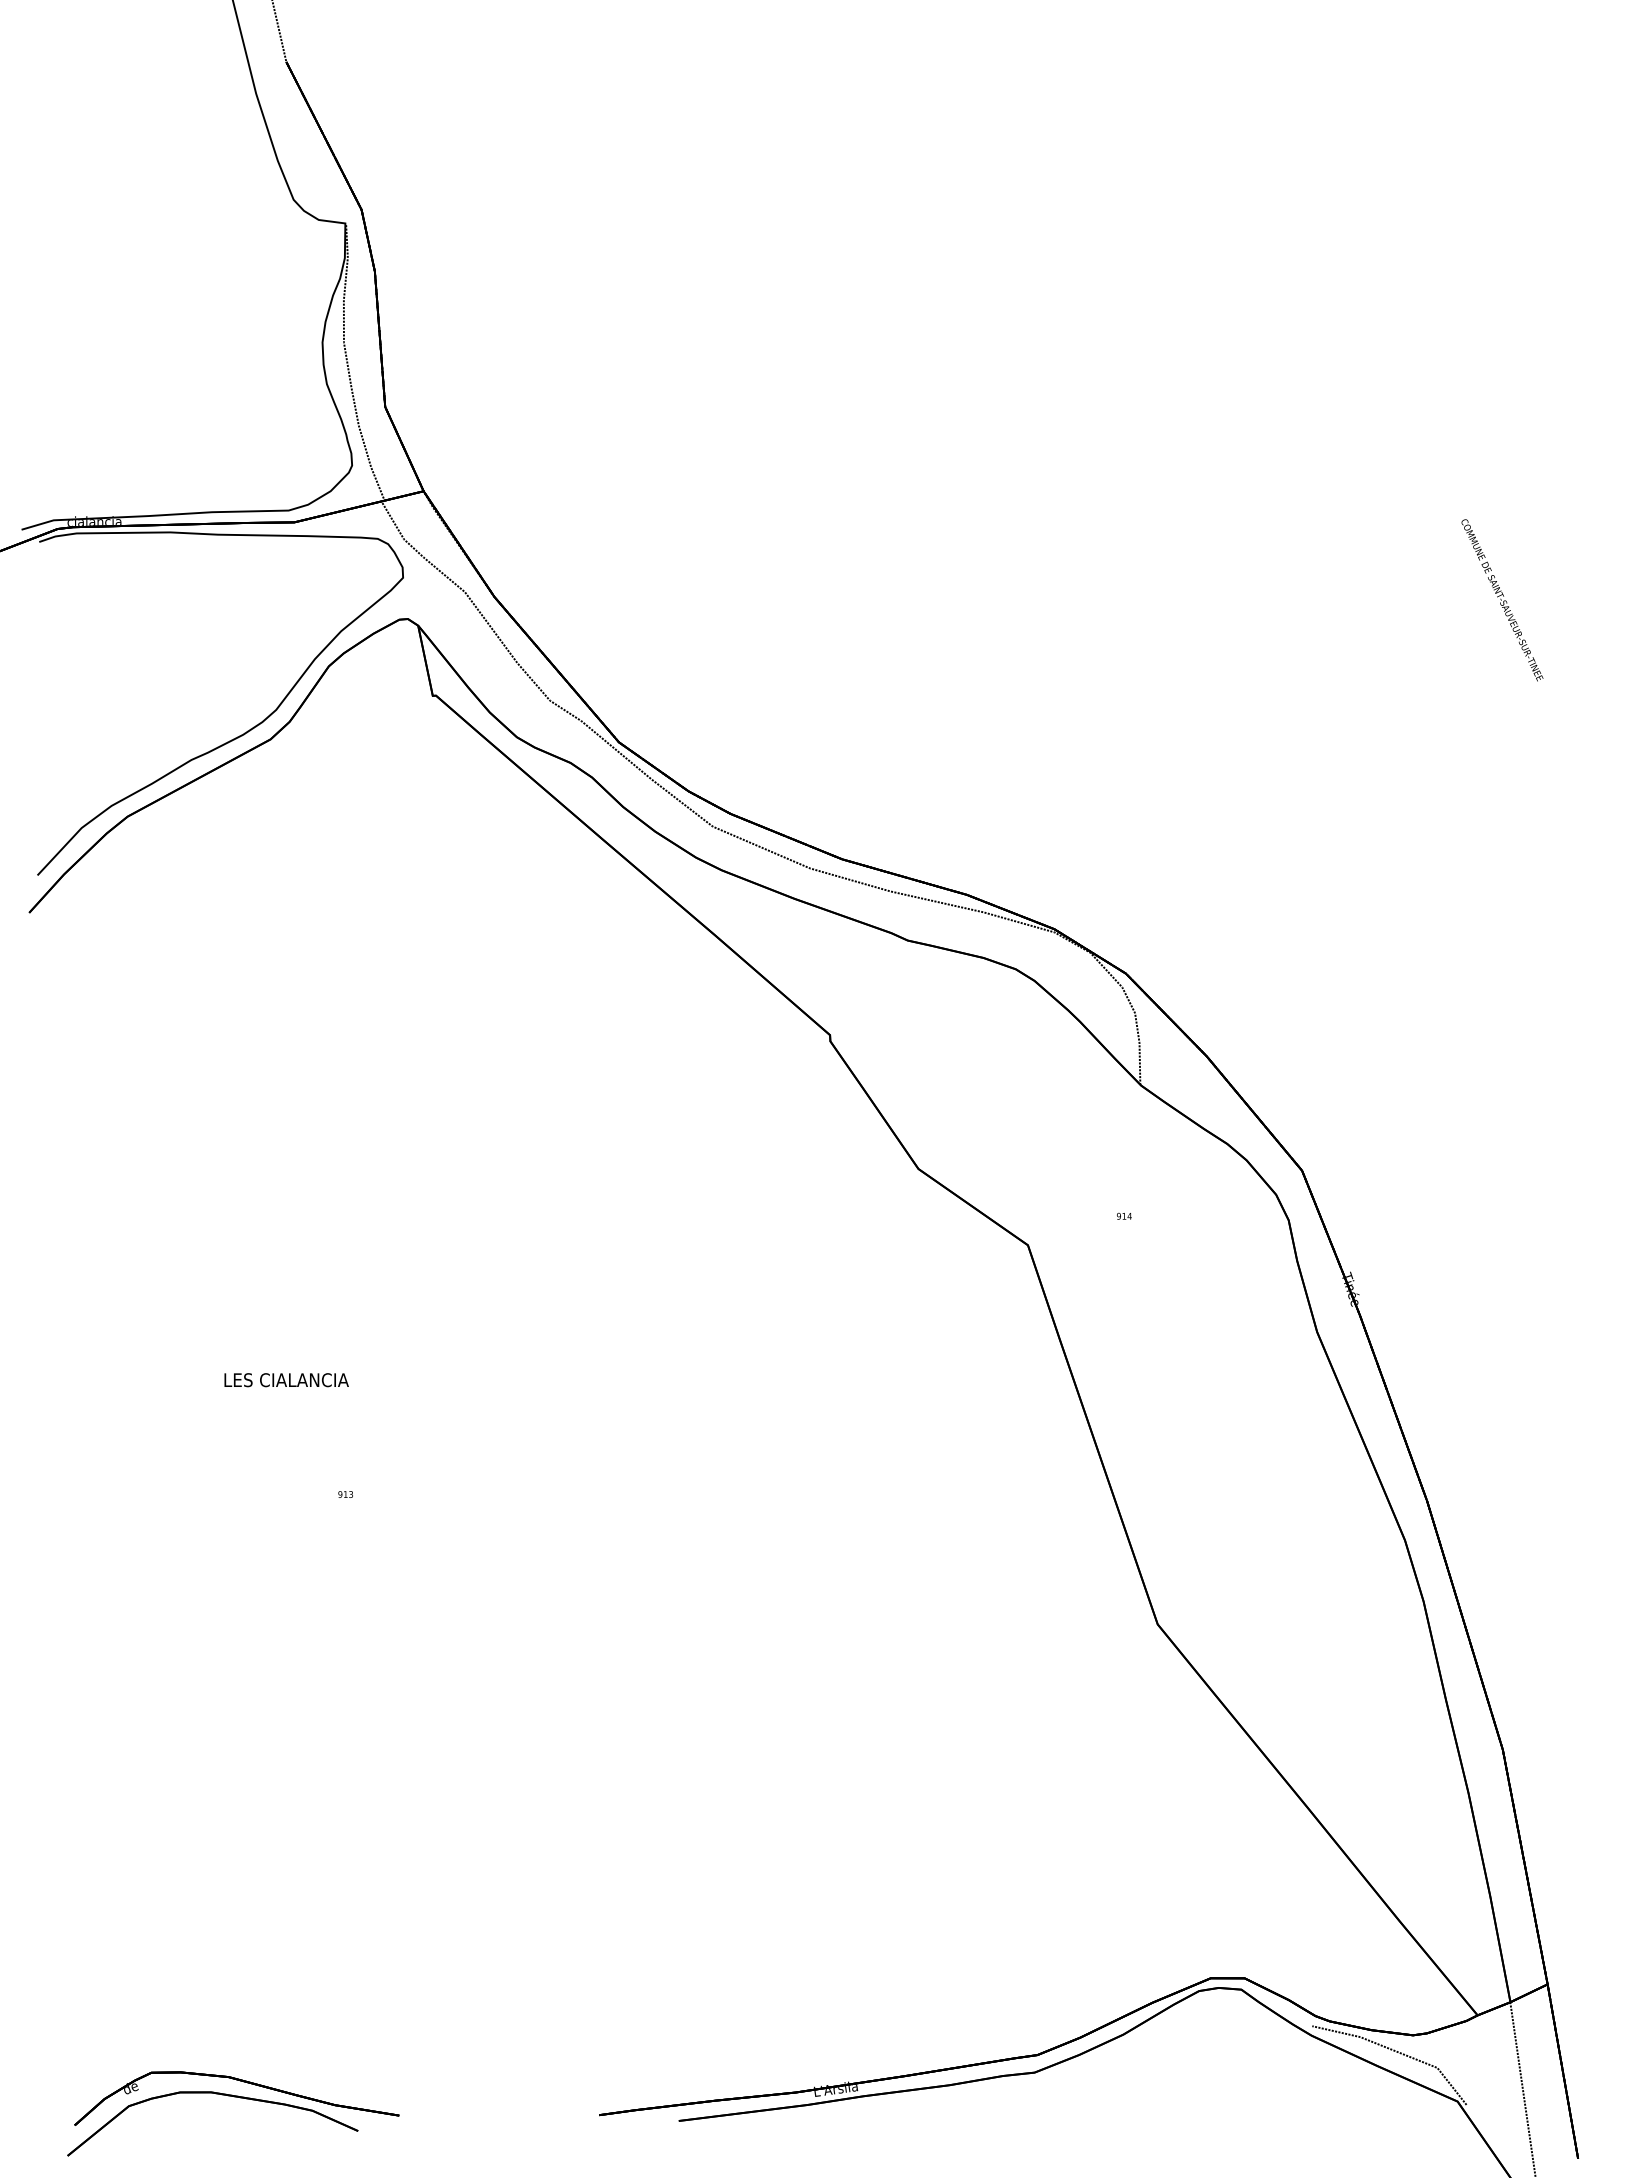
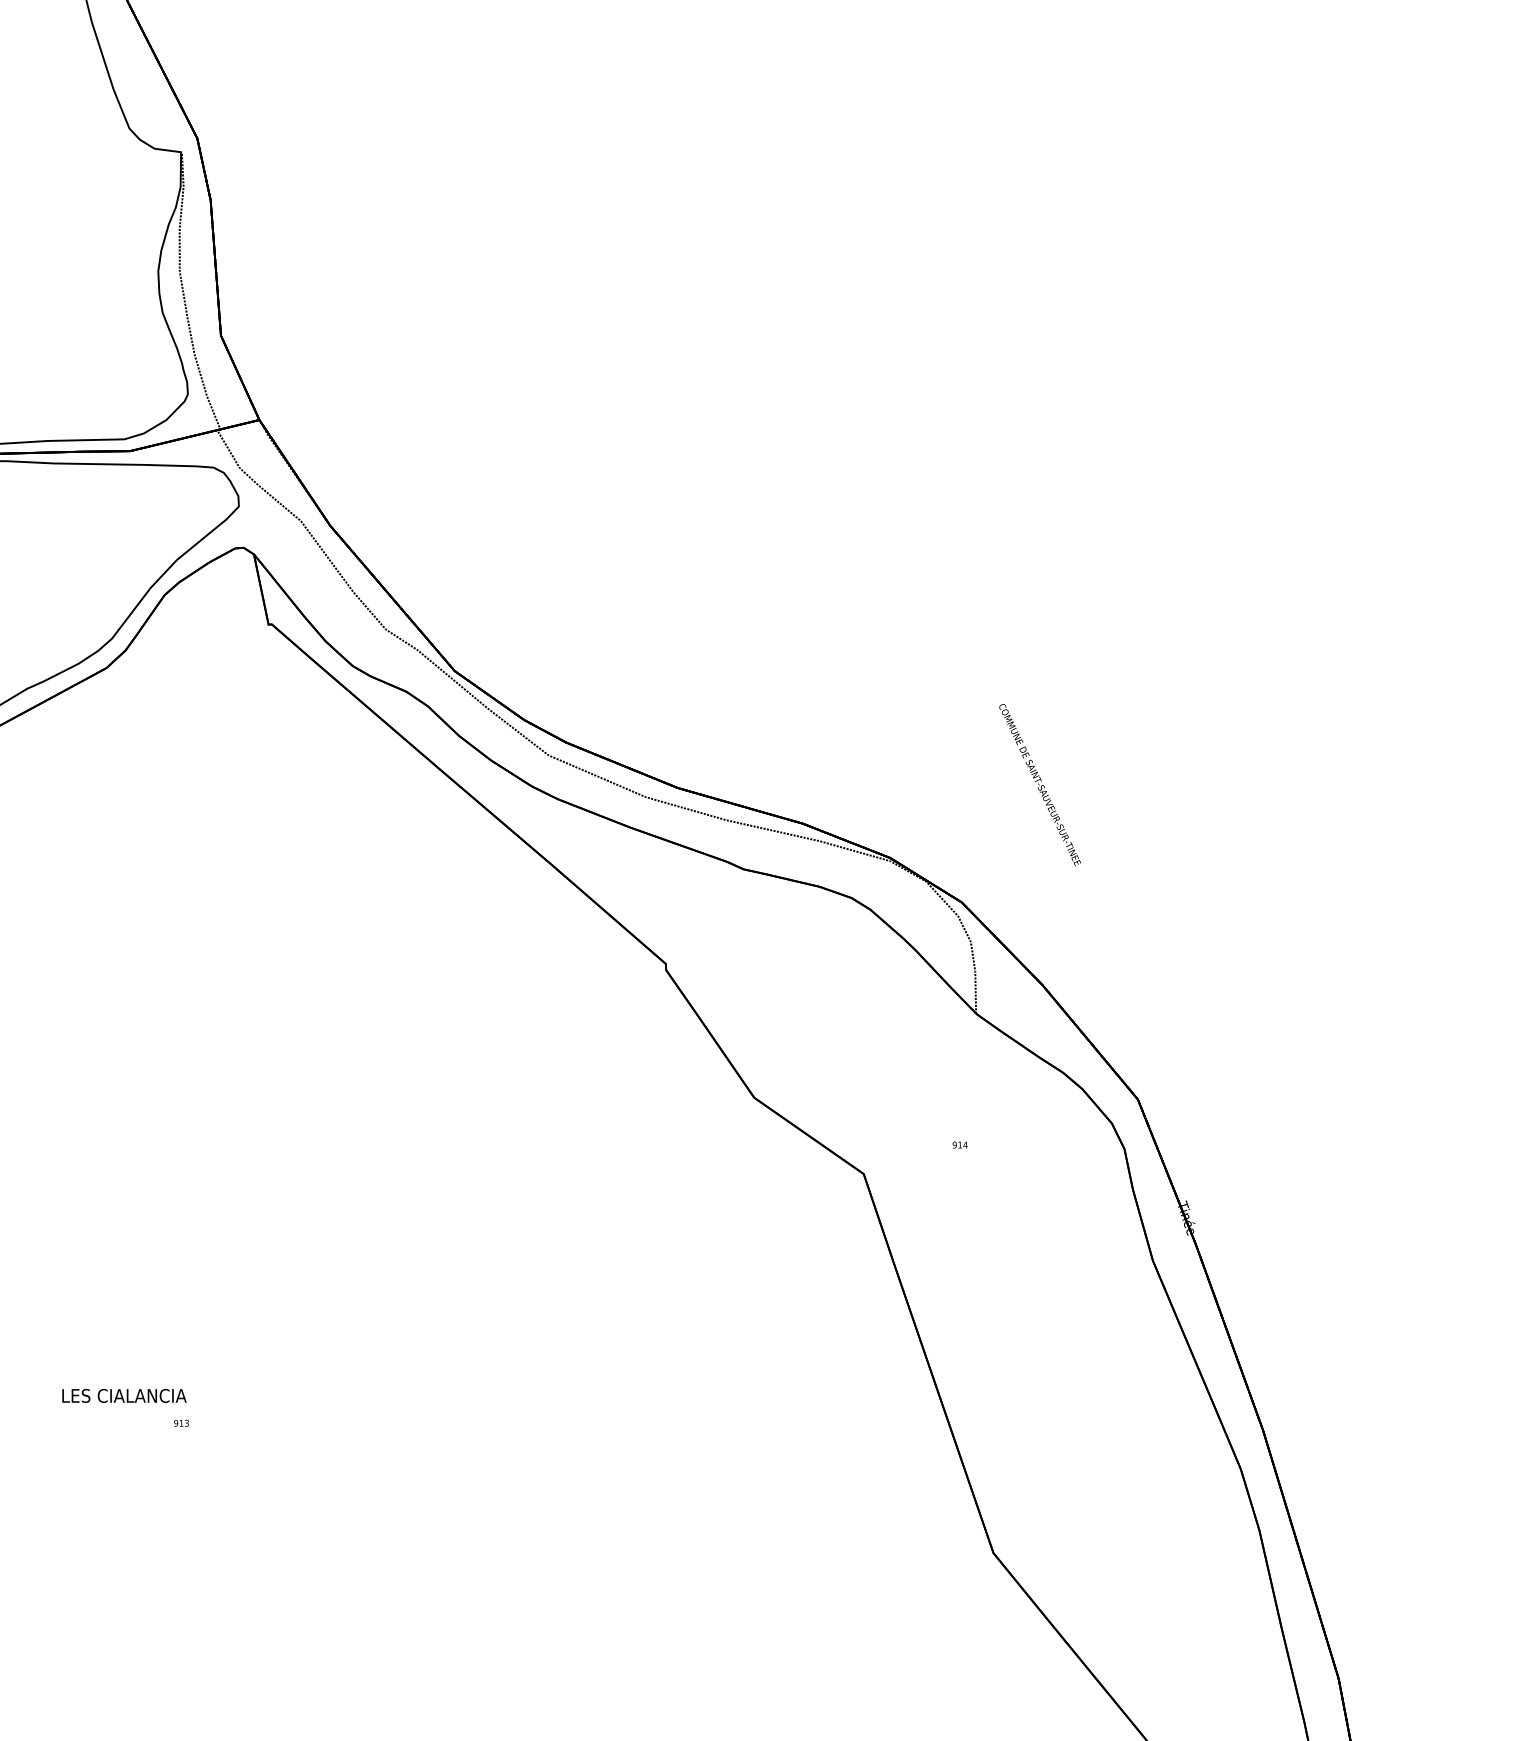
text: (1502, 600) -> (1040, 785), moved
text: (286, 1380) -> (124, 1396), moved

